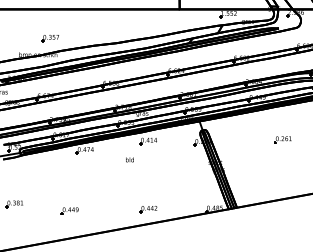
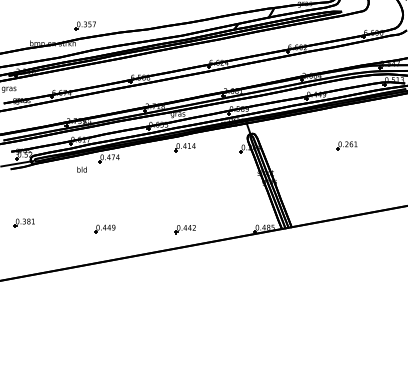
part: (49, 38) -> (84, 25), moved
text: (129, 159) -> (81, 169), moved
part: (69, 210) -> (104, 228), moved

